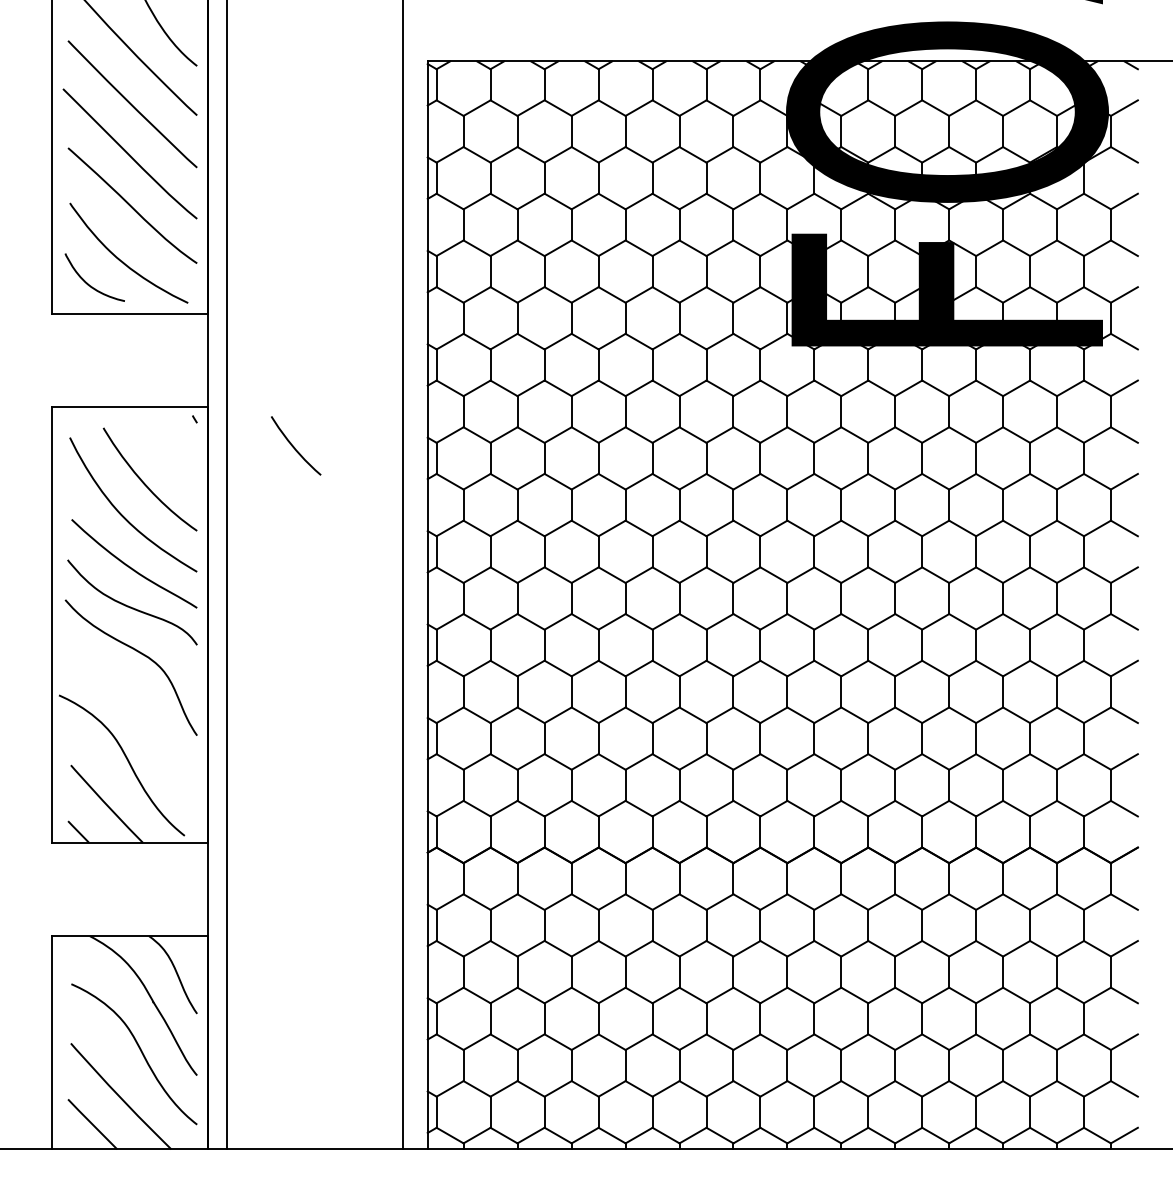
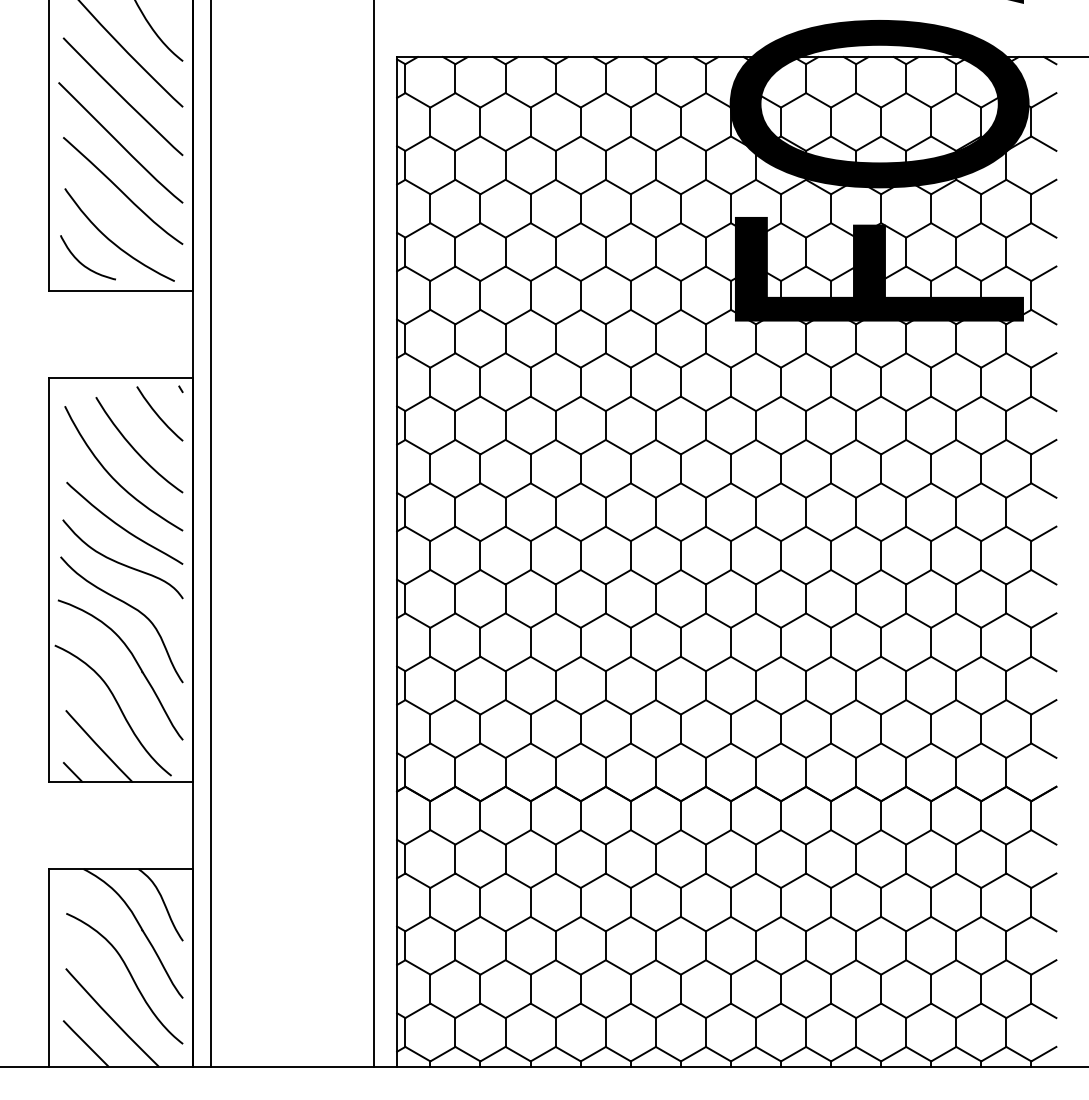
curve: (294, 446) -> (158, 414), moved
part: (145, 713) -> (135, 662), added

